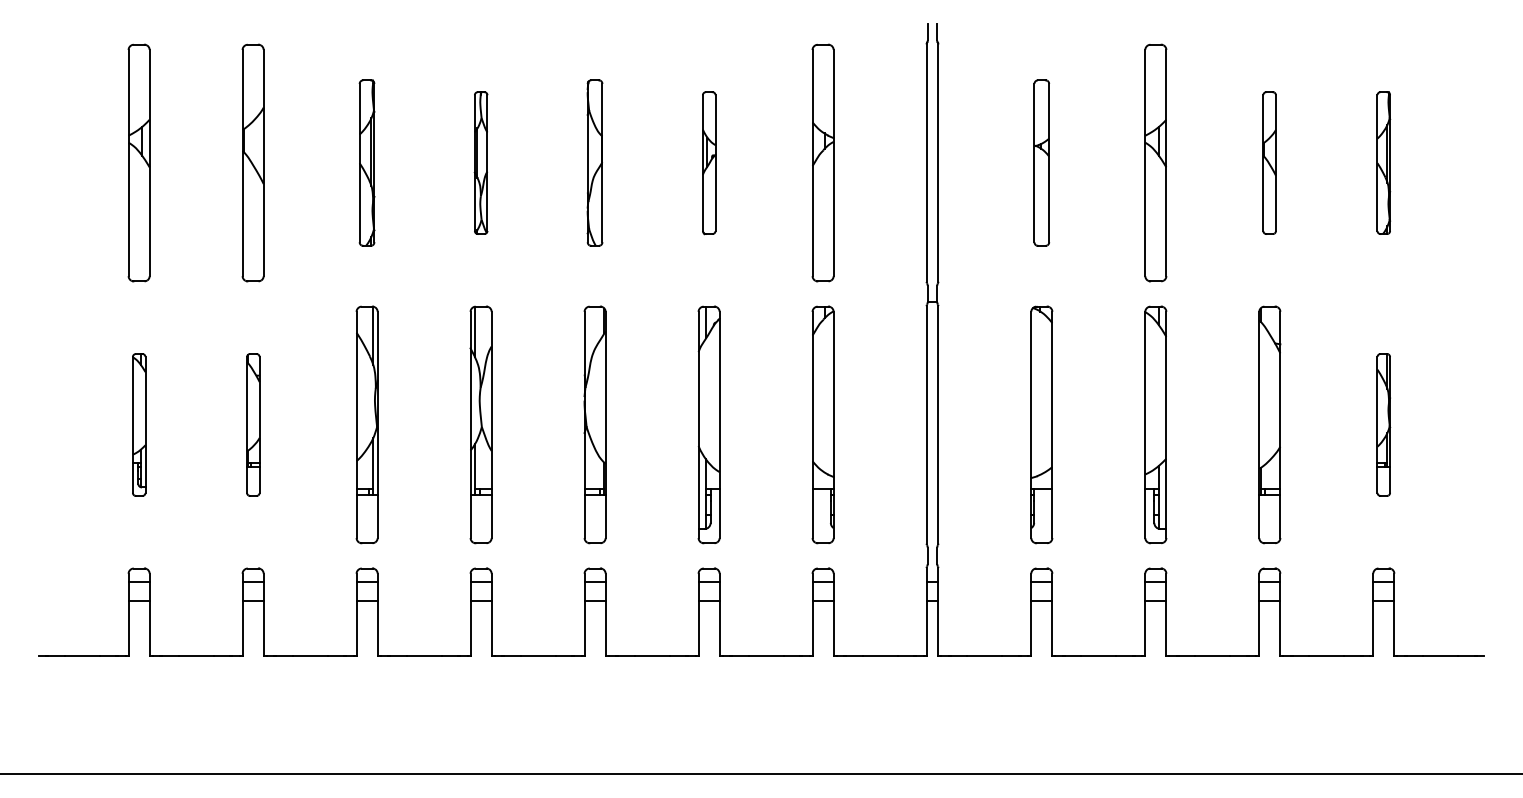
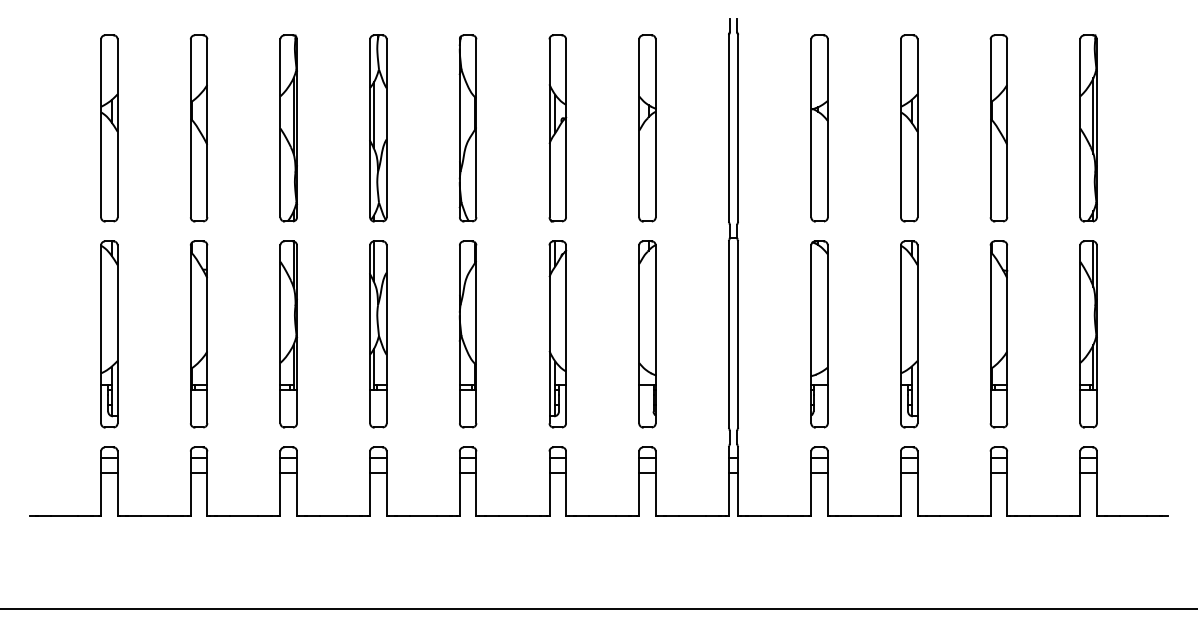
part: (366, 163) -> (288, 128), size x1.43
part: (481, 163) -> (378, 128), size x1.67
part: (594, 163) -> (467, 128), size x1.43
part: (708, 163) -> (557, 128), size x1.67
part: (1041, 163) -> (819, 128), size x1.43
part: (1269, 163) -> (998, 128), size x1.67
part: (1383, 163) -> (1088, 128), size x1.67
part: (139, 425) -> (109, 334), size x1.67
part: (253, 425) -> (199, 334), size x1.67
part: (1383, 425) -> (1088, 334), size x1.67

